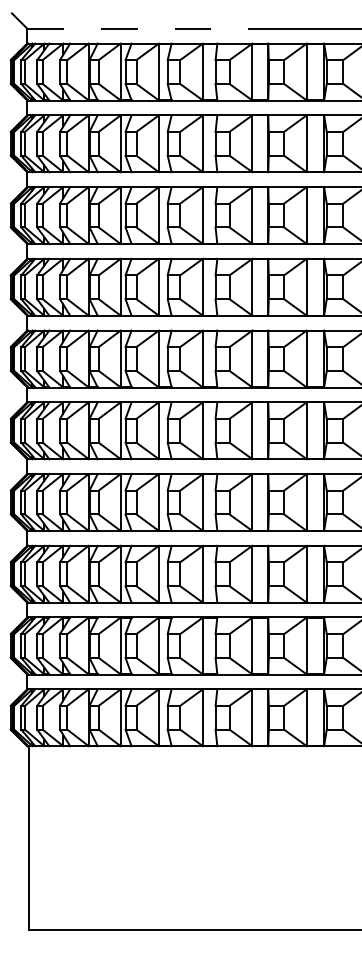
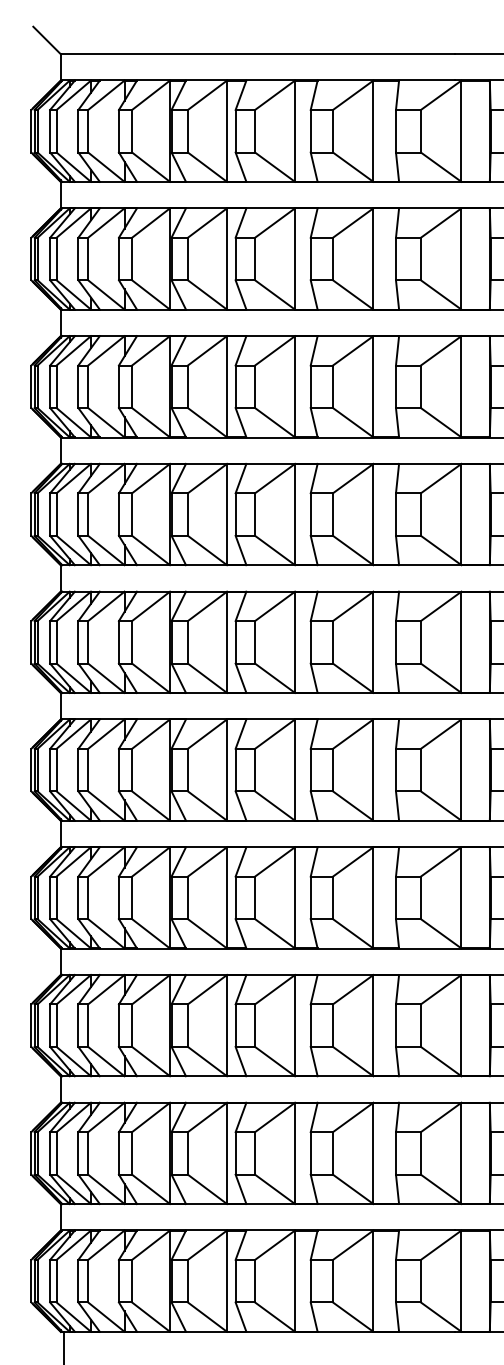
line: (138, 28) -> (258, 53), dashed -> solid

